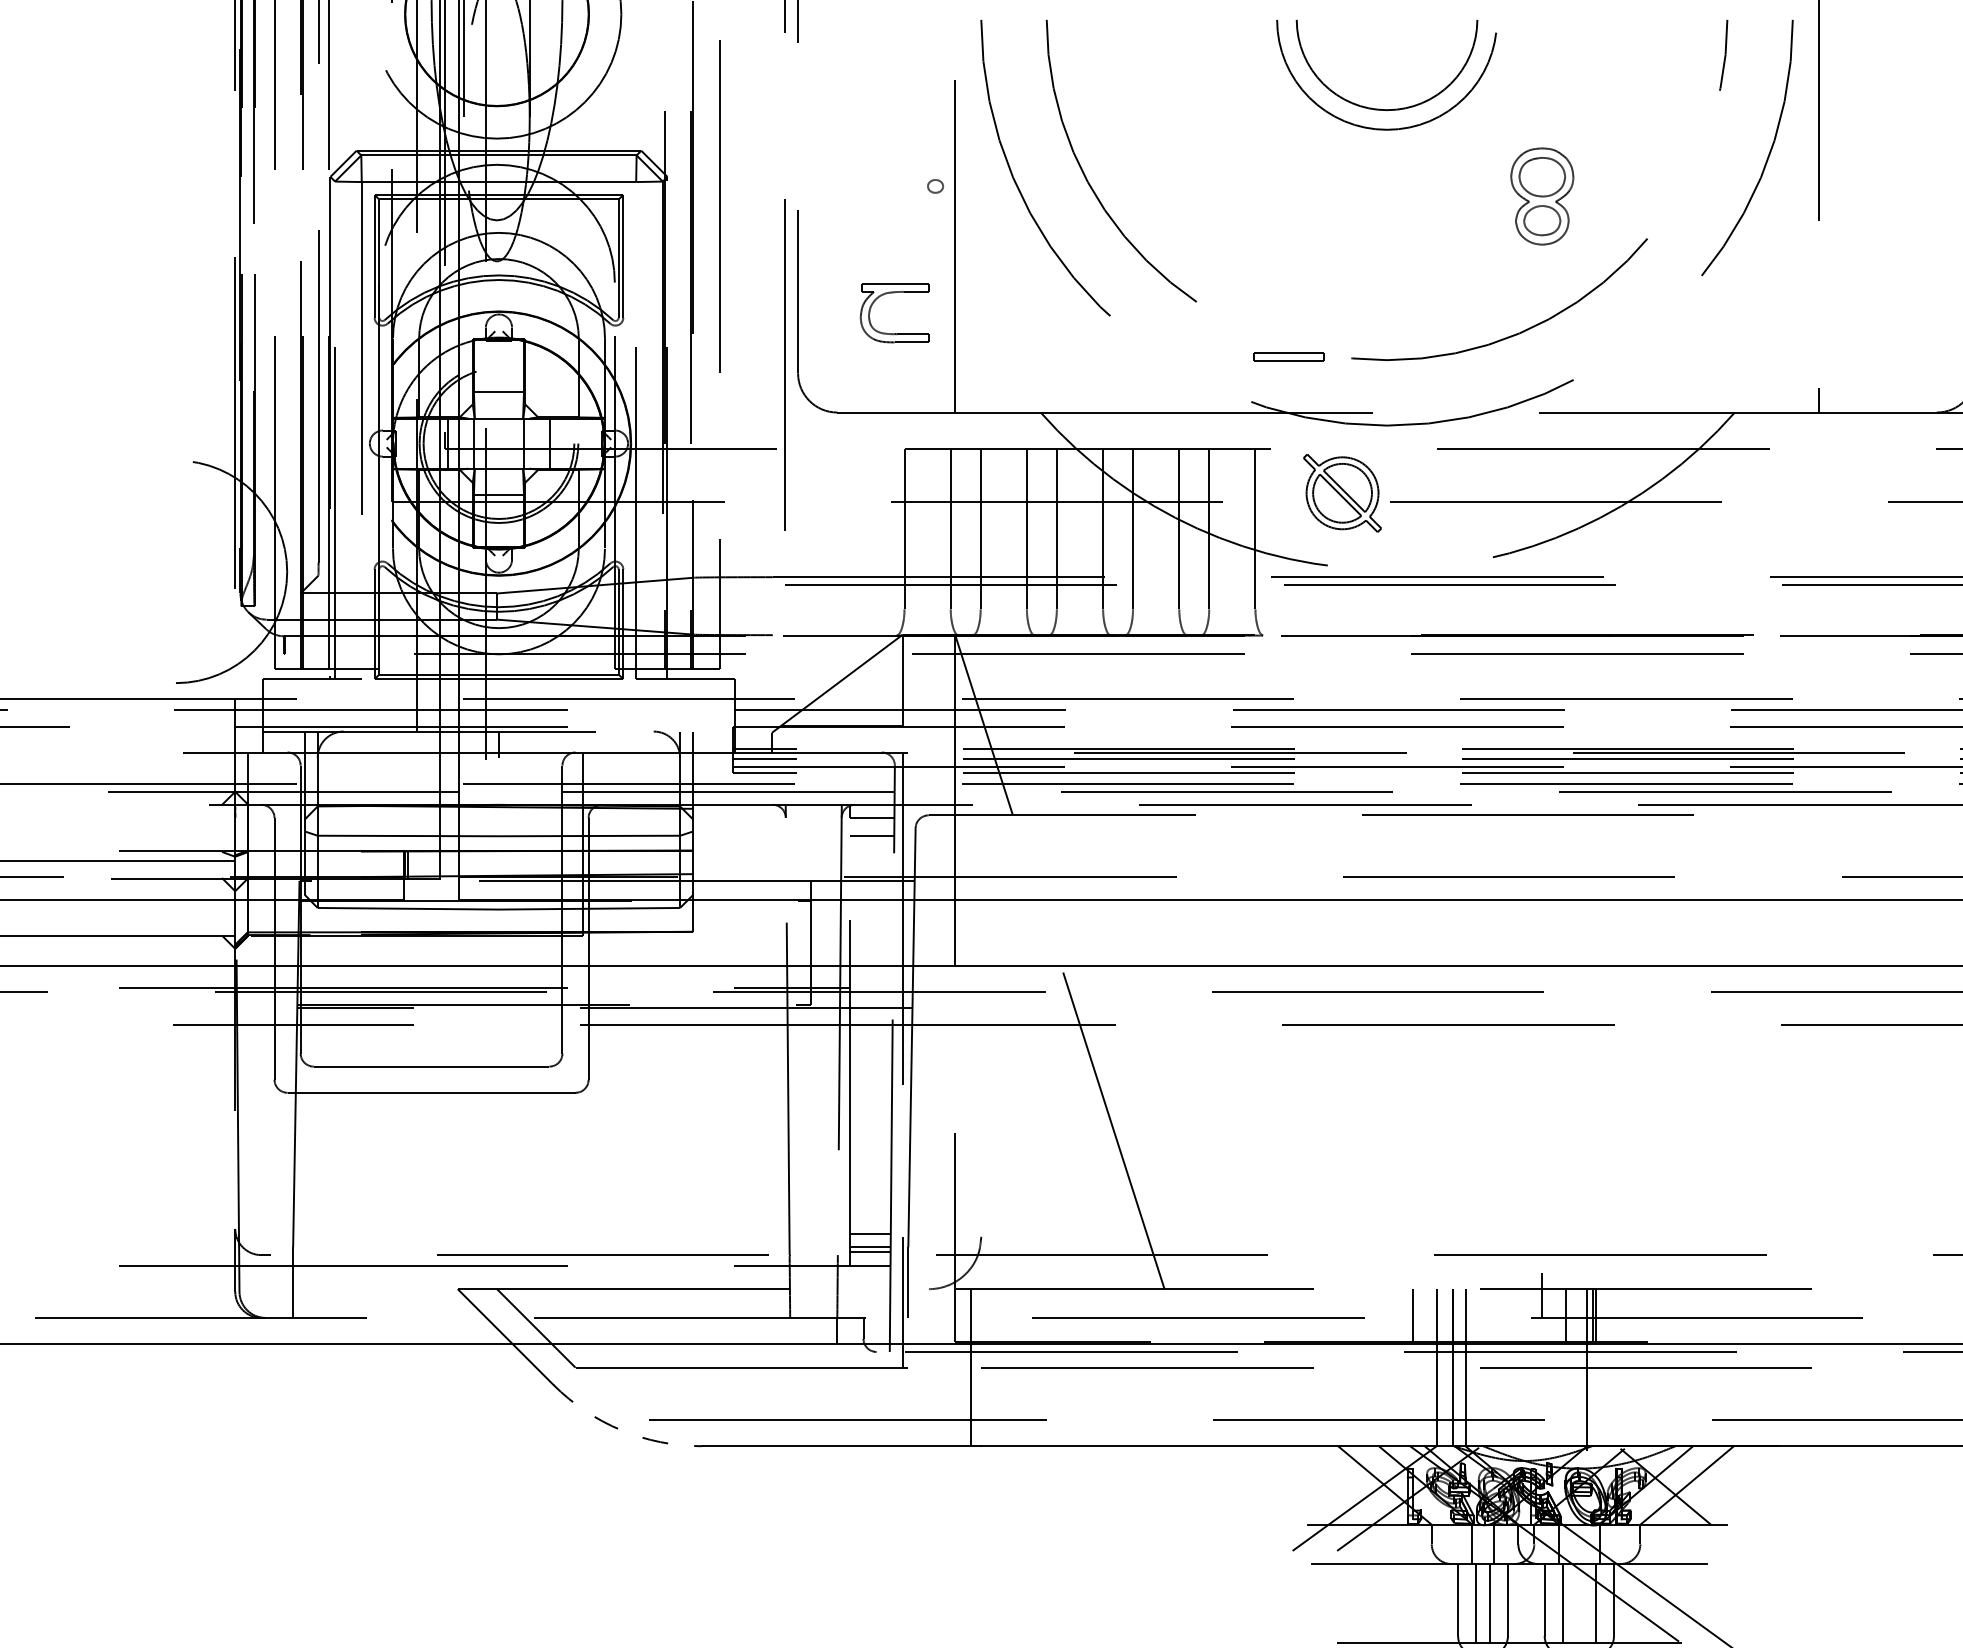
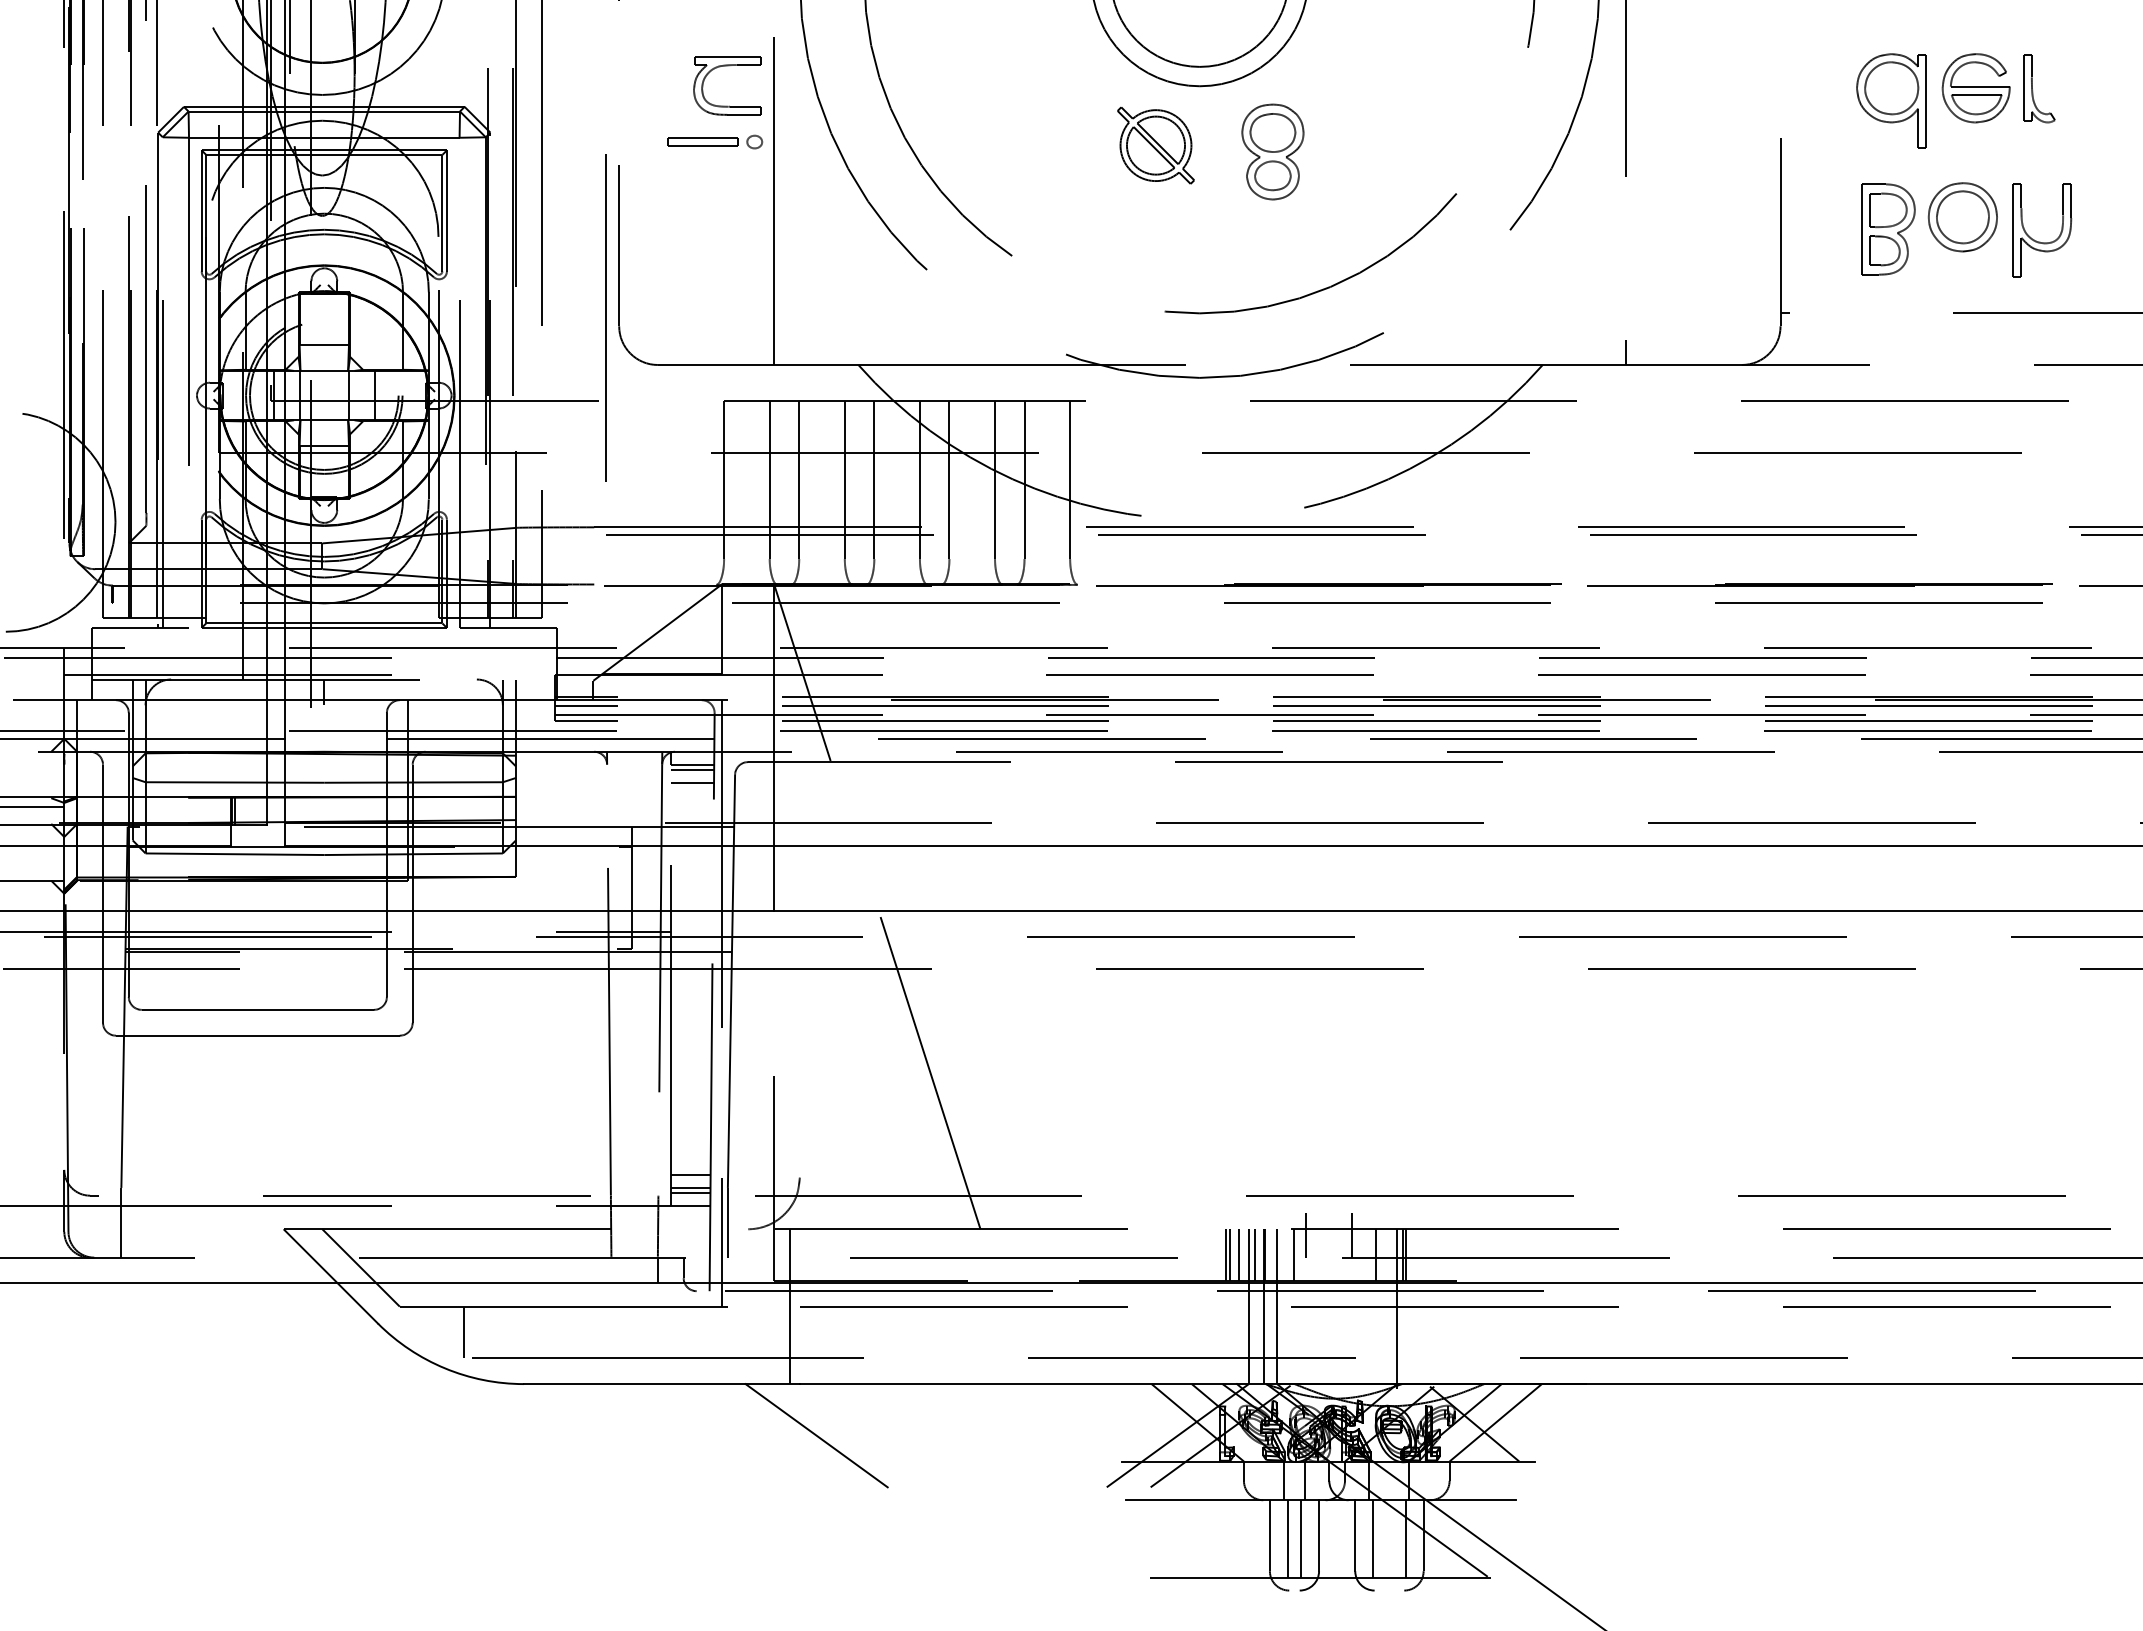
part: (1541, 195) -> (1272, 151), moved
part: (894, 293) -> (727, 66), moved
part: (1288, 356) -> (702, 141), moved
part: (1342, 493) -> (1155, 145), moved
line: (872, 823) -> (692, 770), added
line: (1494, 1295) -> (1305, 1235), added
line: (1418, 1314) -> (1230, 1254), added
line: (1426, 1314) -> (1238, 1254), added
line: (1443, 1314) -> (1255, 1254), added
line: (1483, 1314) -> (1294, 1254), added
line: (641, 1393) -> (464, 1332), added
arc: (621, 1430) -> (445, 1368), dashed -> solid
line: (998, 1498) -> (816, 1435), added

